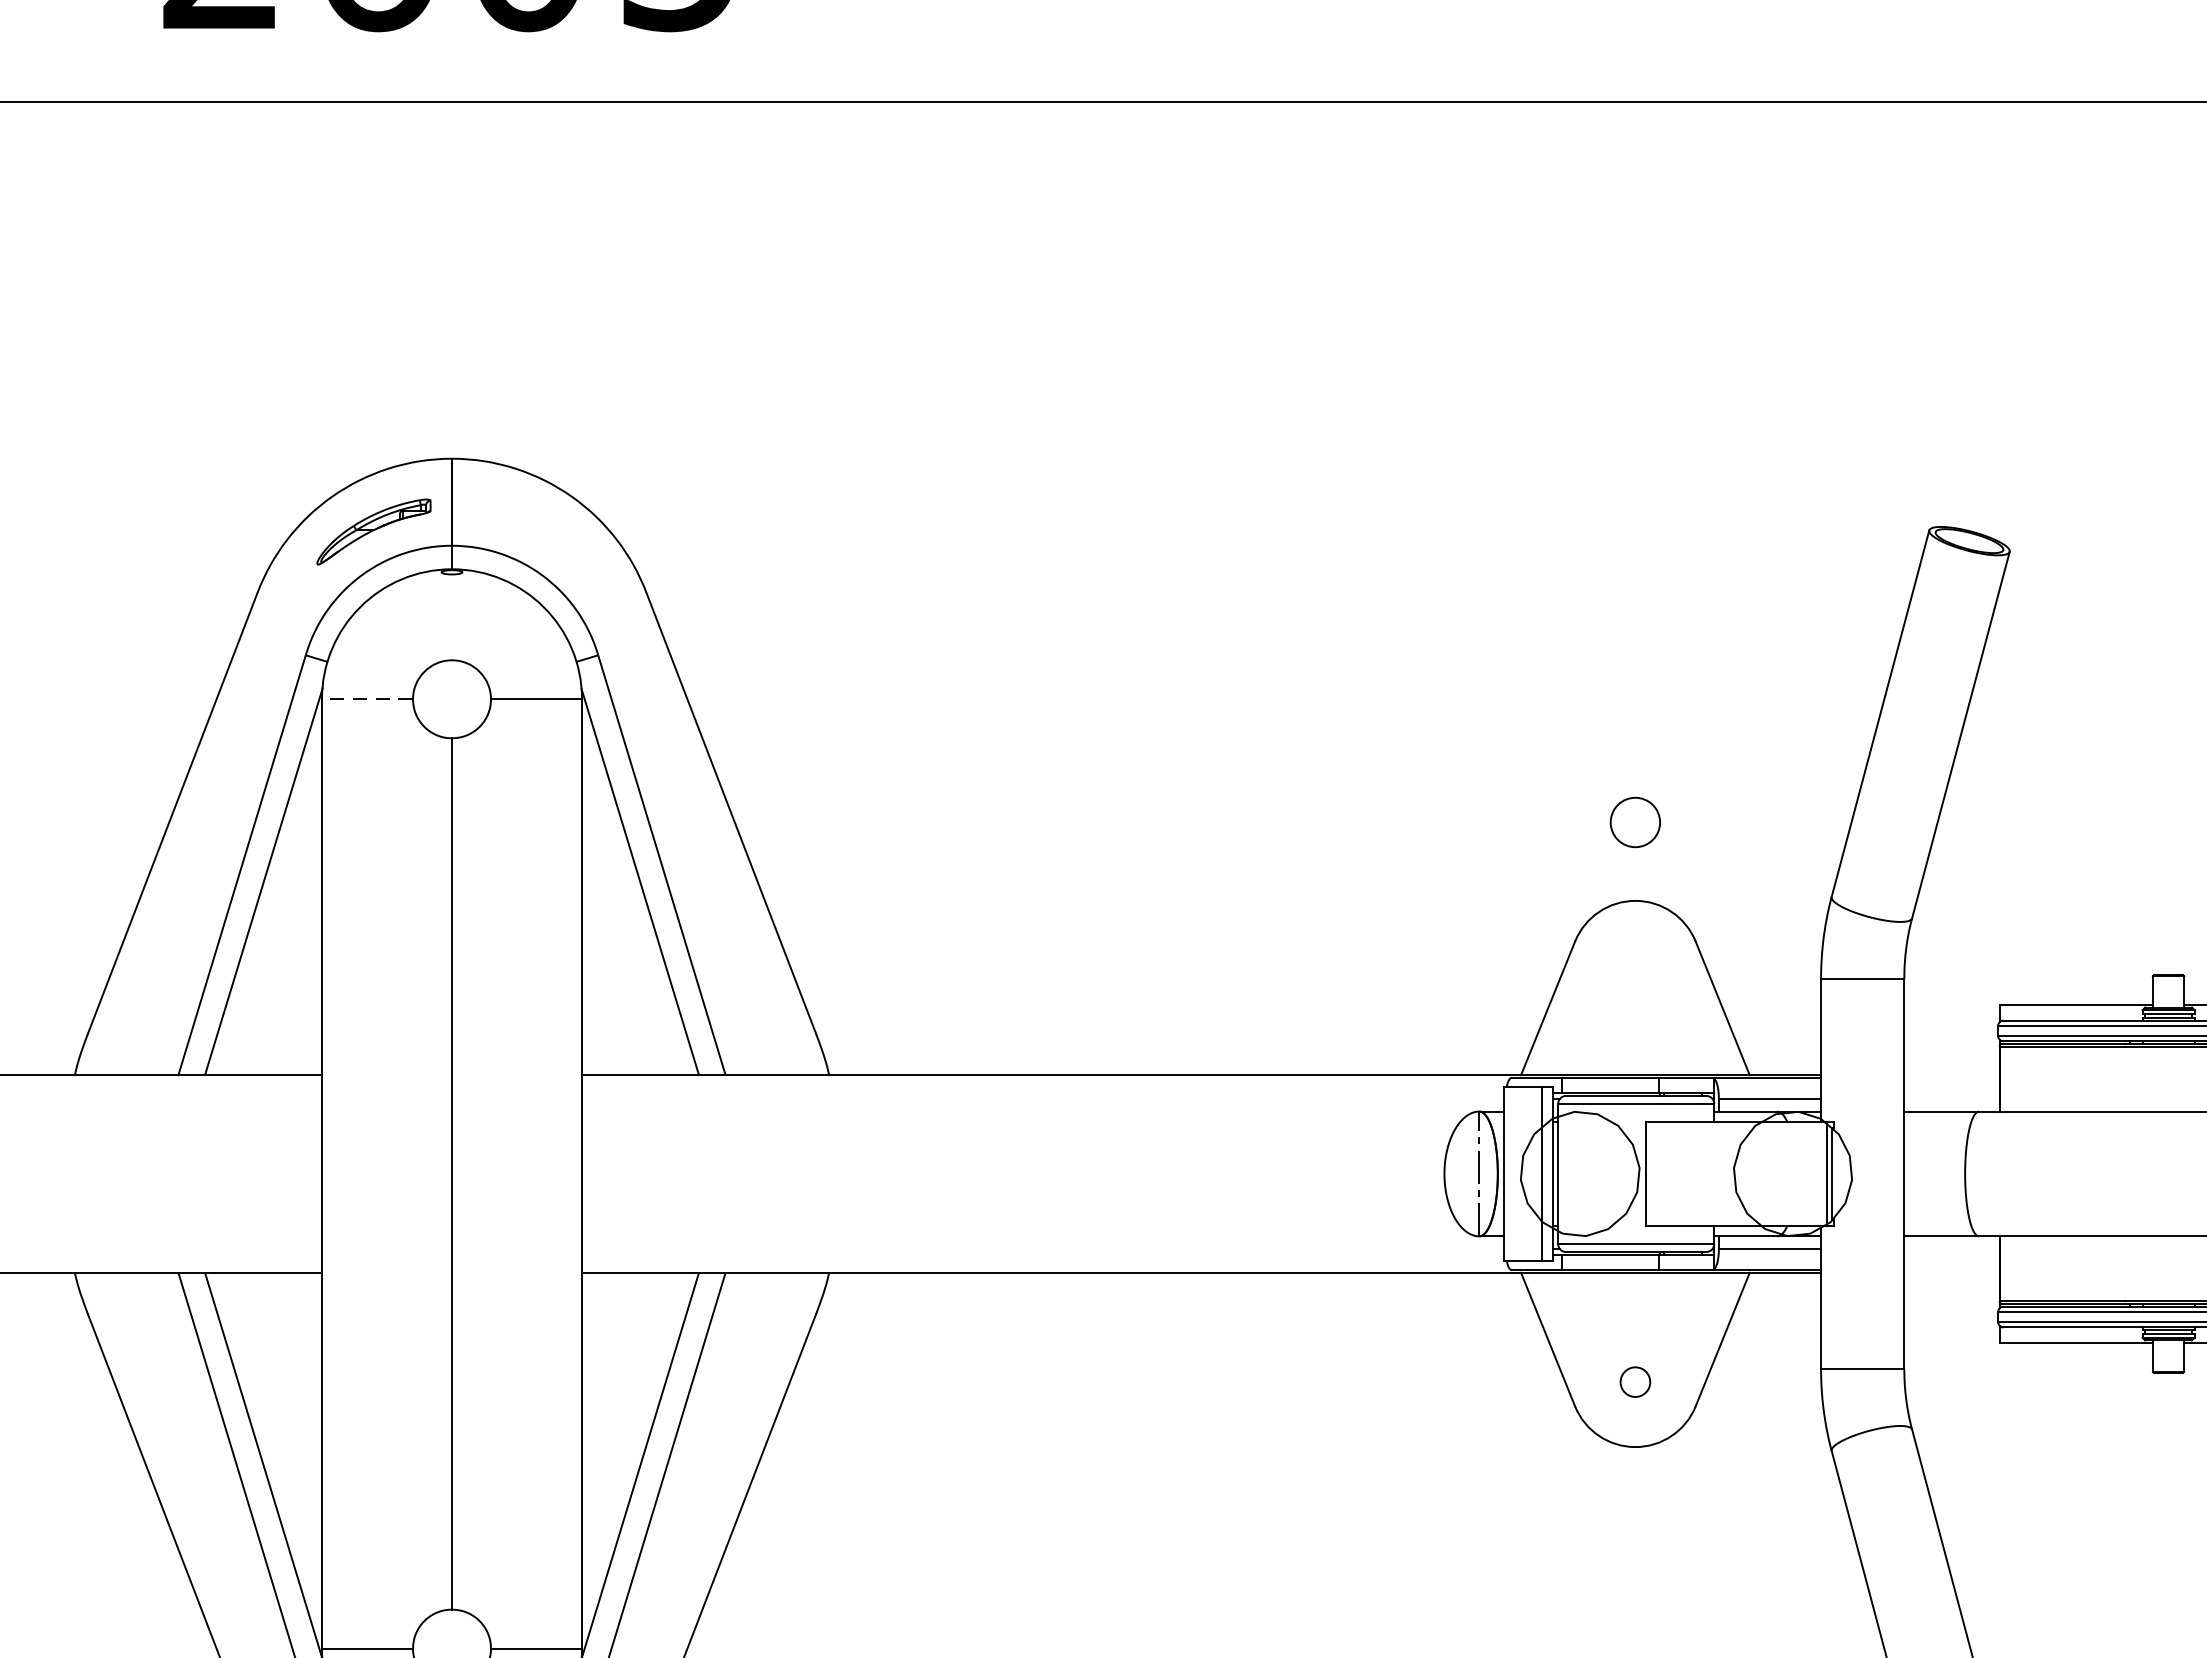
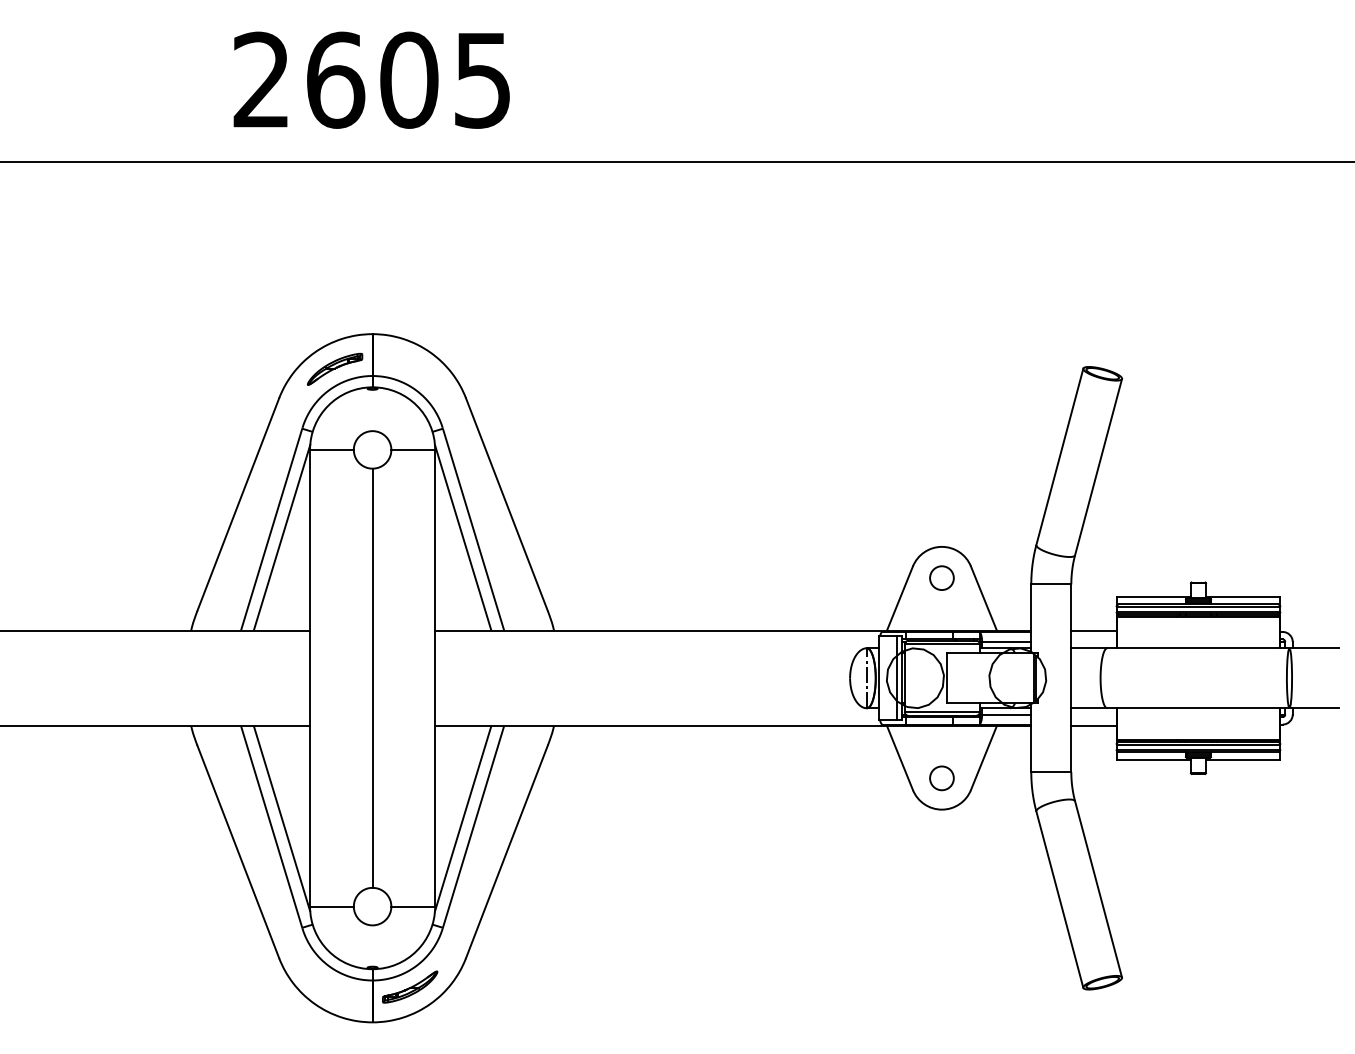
line: (366, 698) -> (331, 449), dashed -> solid
circle: (1634, 821) -> (941, 577), moved
line: (1952, 1074) -> (1094, 630), added
line: (1952, 1272) -> (1094, 725), added
circle: (1634, 1382) -> (941, 778), size x1.67

